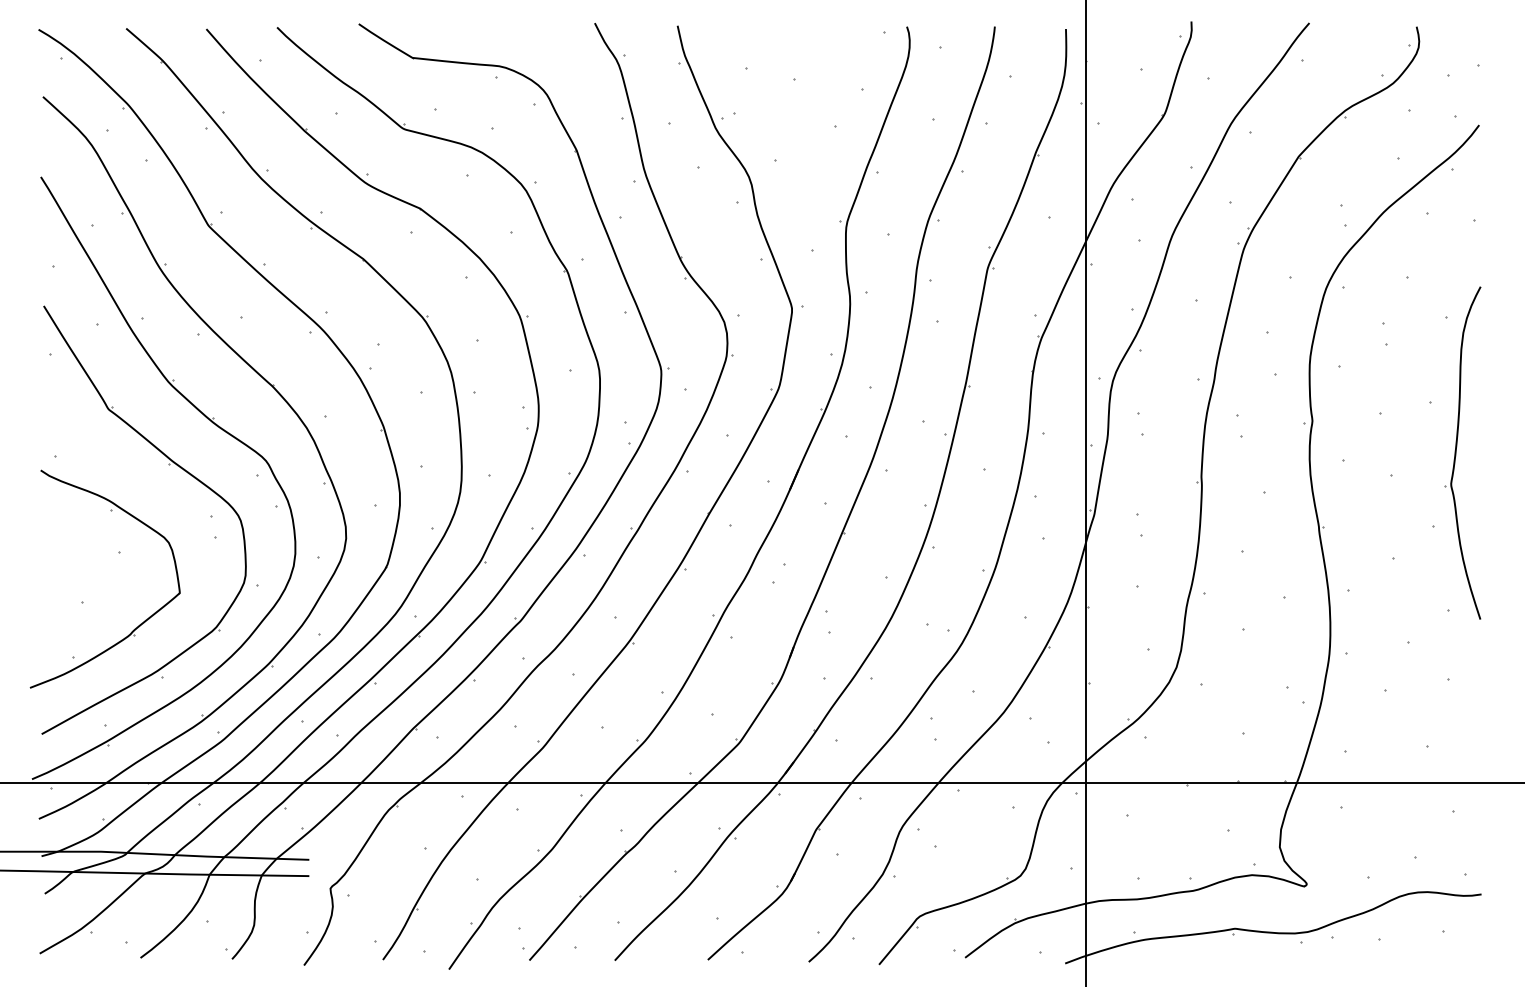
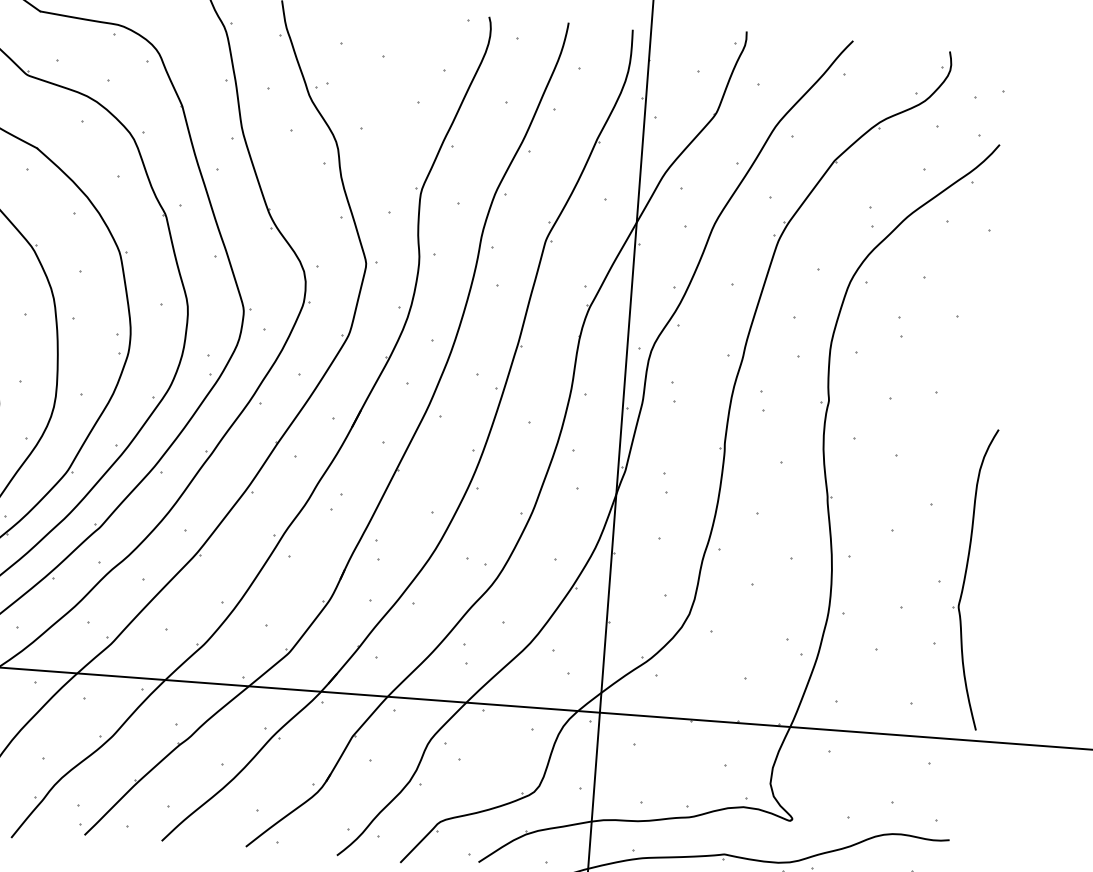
part: (1462, 452) -> (971, 578), moved

